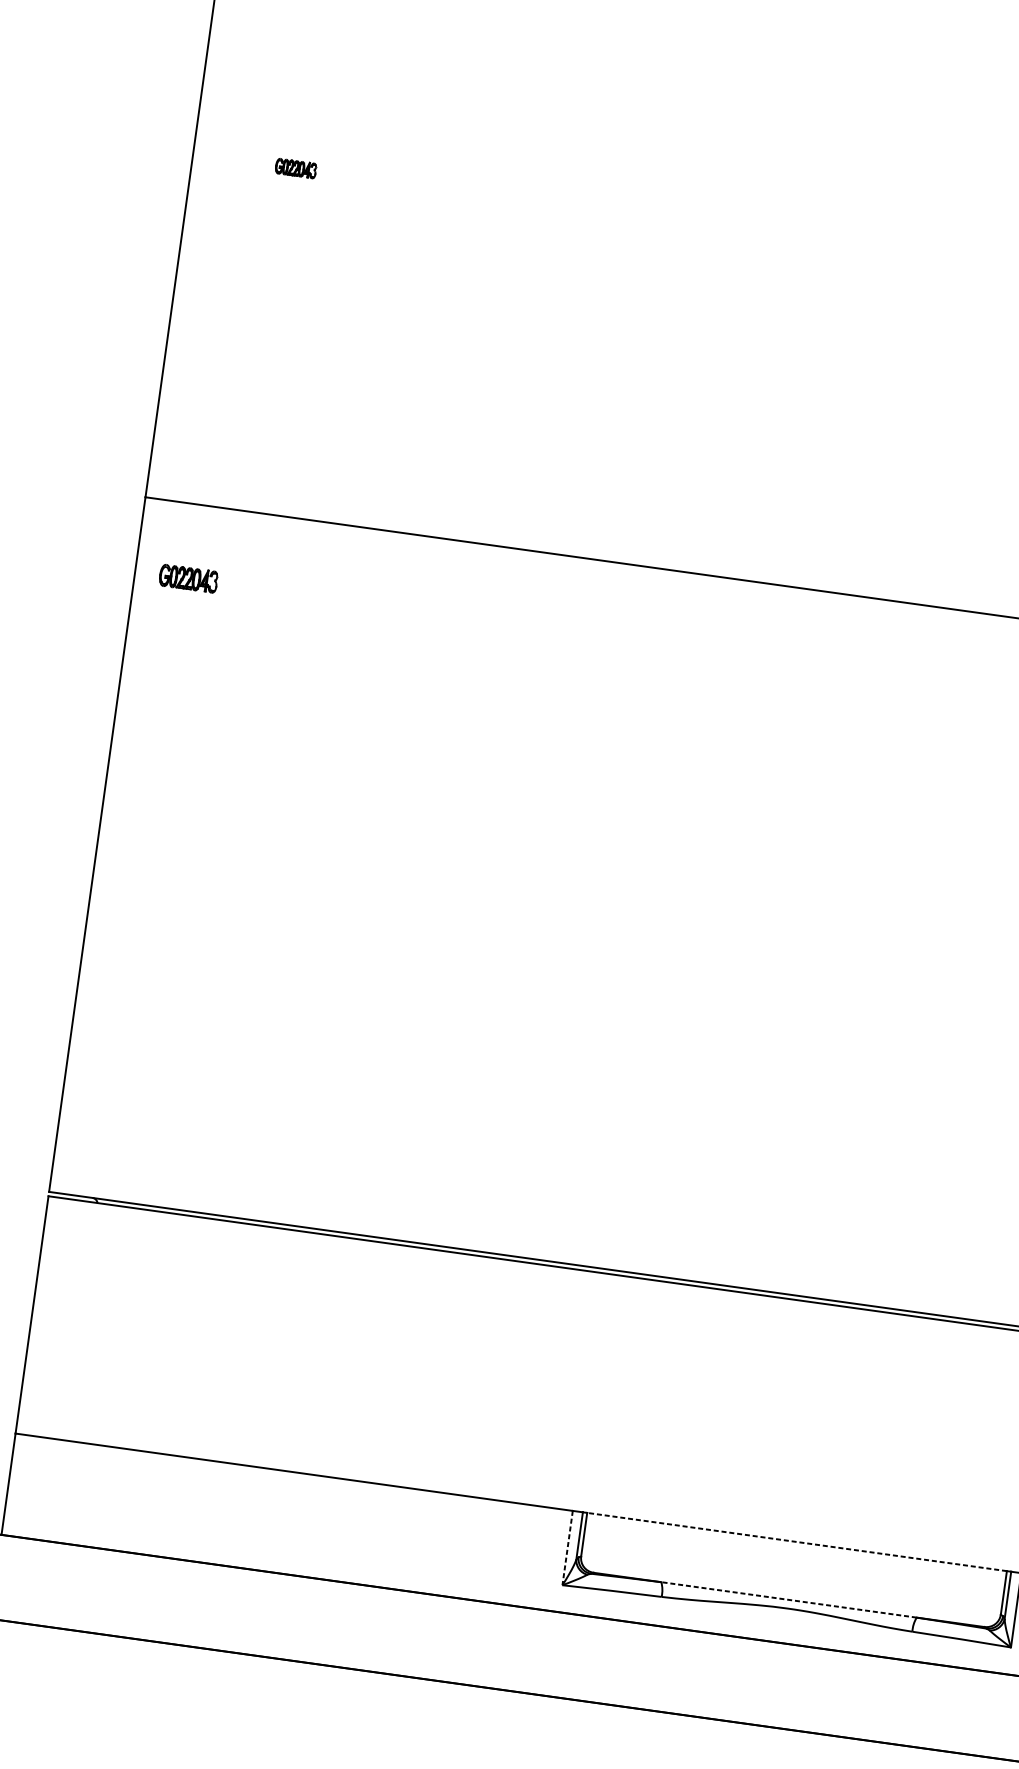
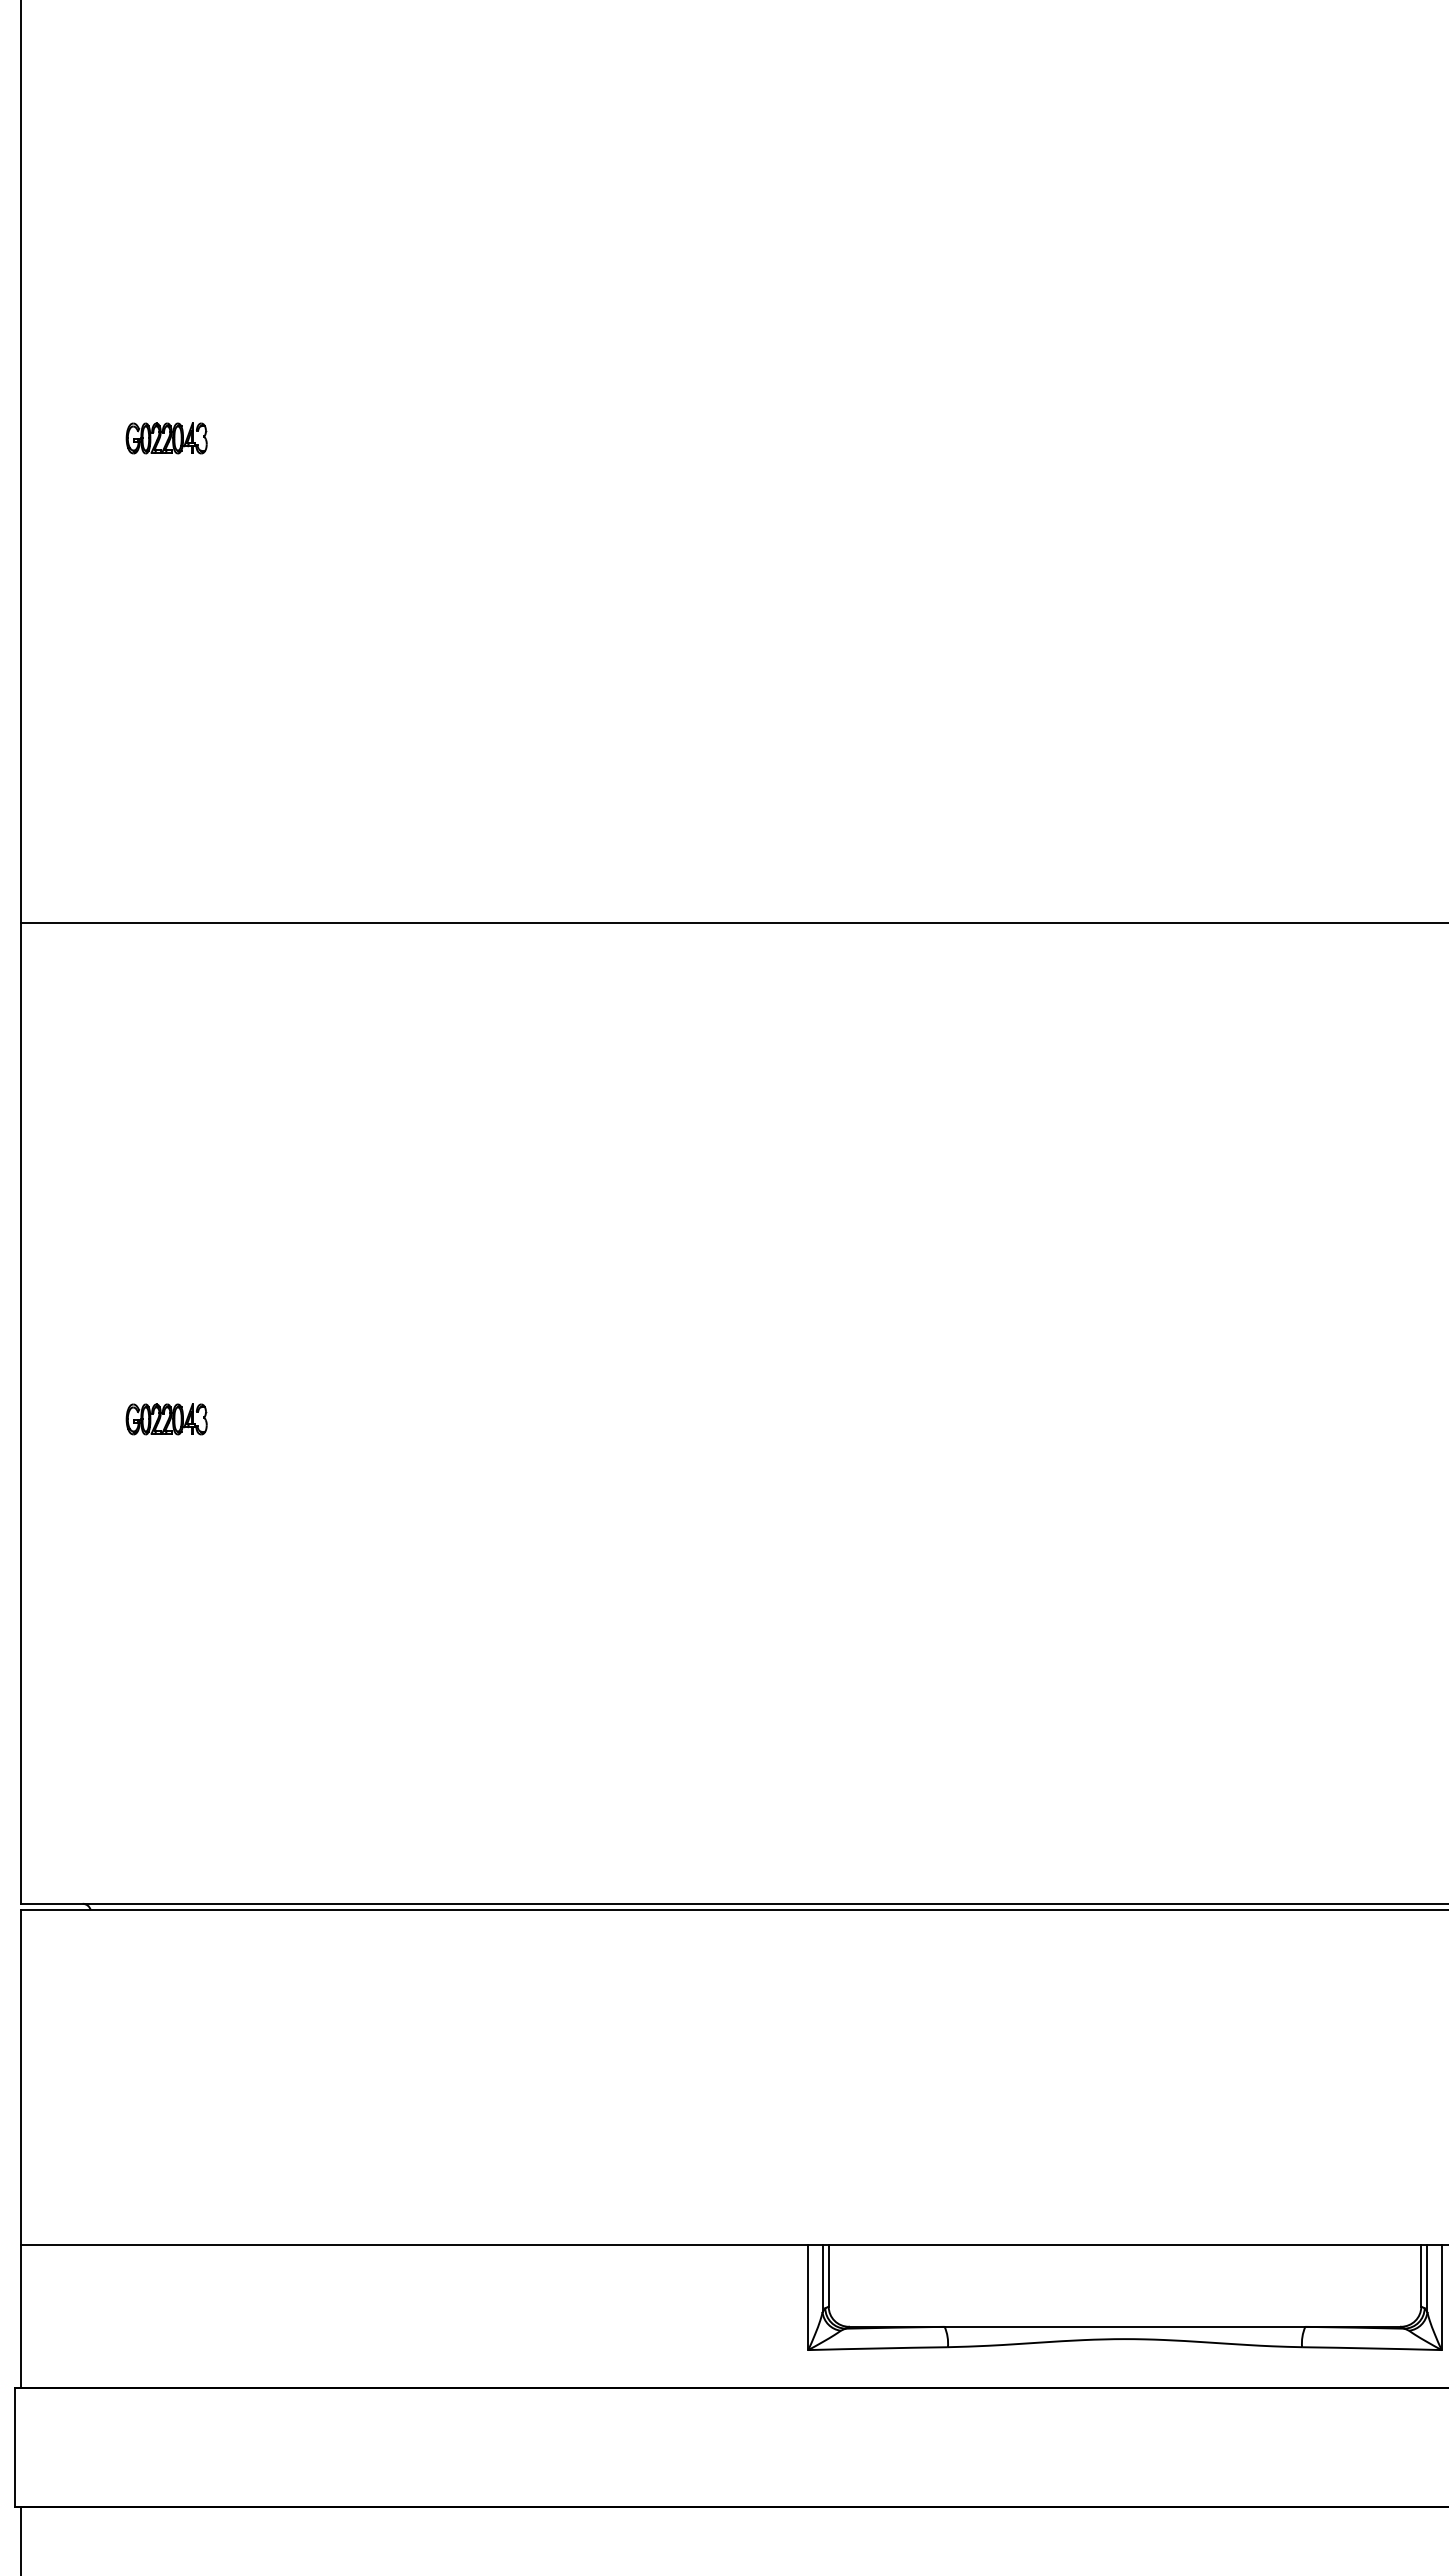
part: (295, 168) -> (166, 438), size x1.43
part: (188, 578) -> (166, 1419), moved
line: (796, 1542) -> (1124, 2245), dashed -> solid
line: (567, 1548) -> (808, 2298), dashed -> solid
line: (788, 1599) -> (1124, 2326), dashed -> solid

